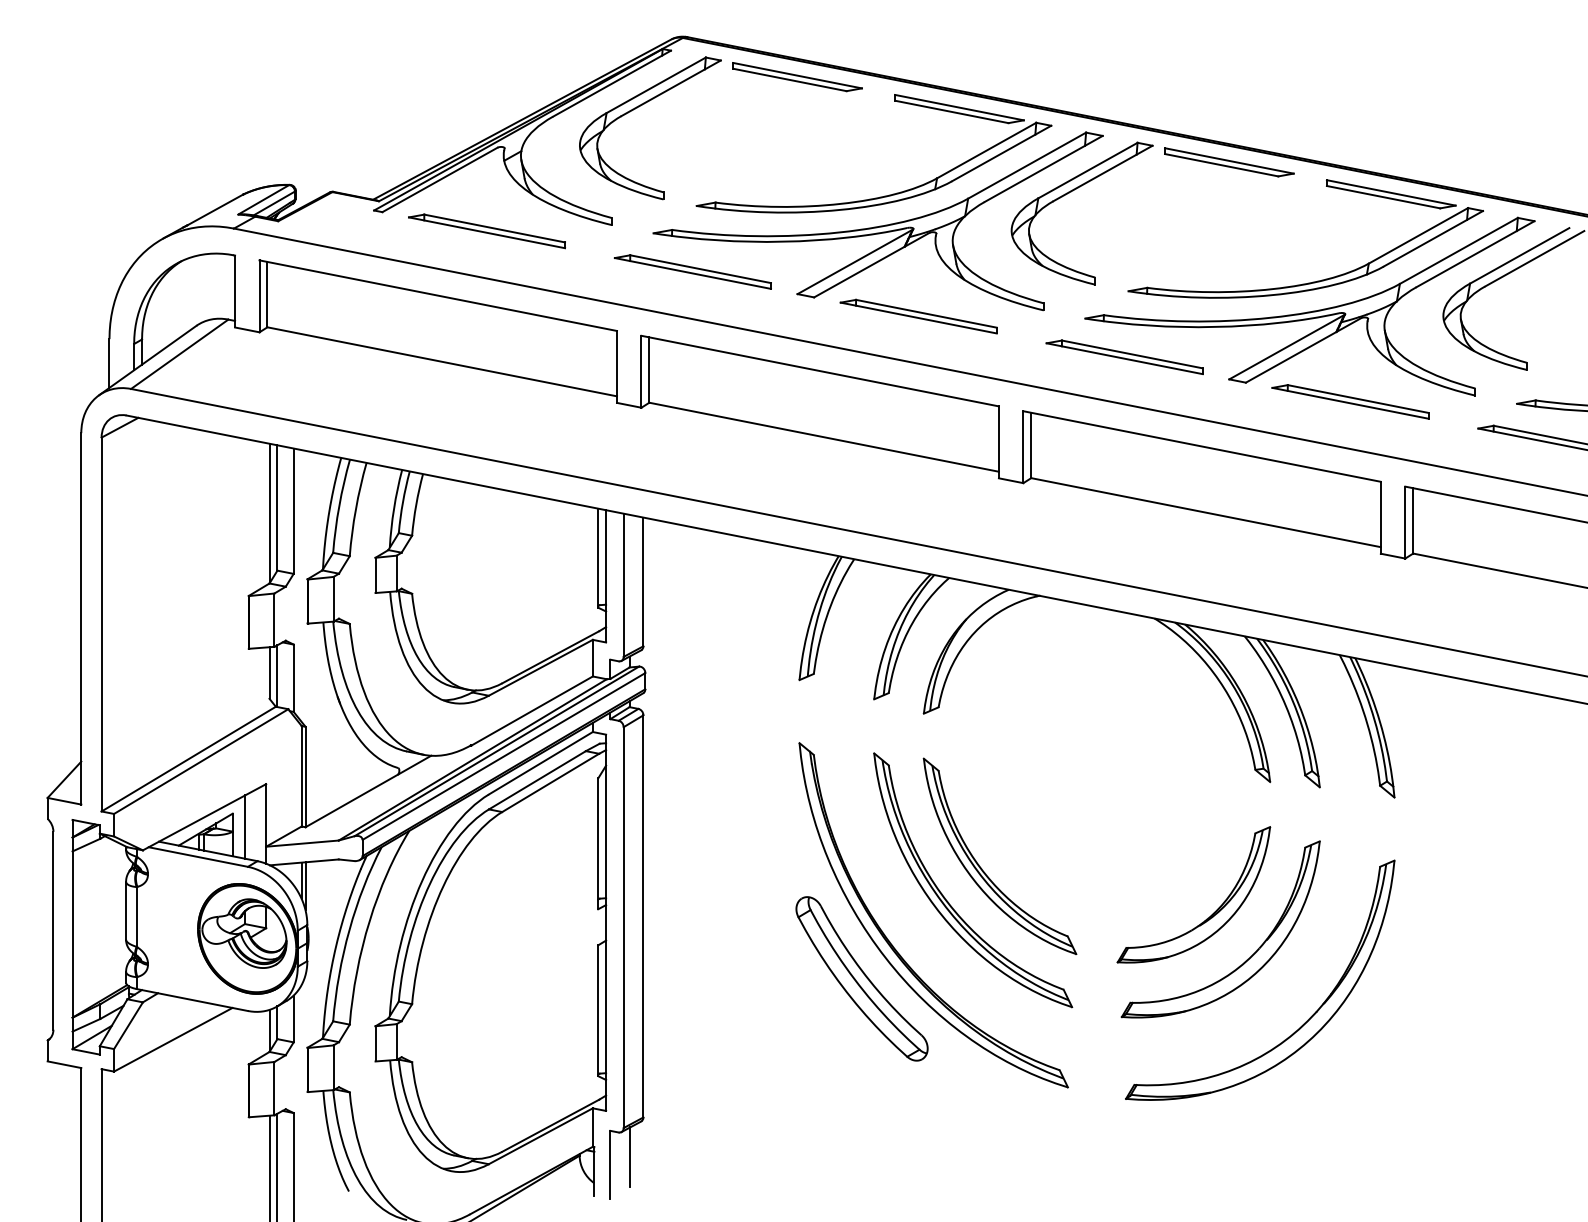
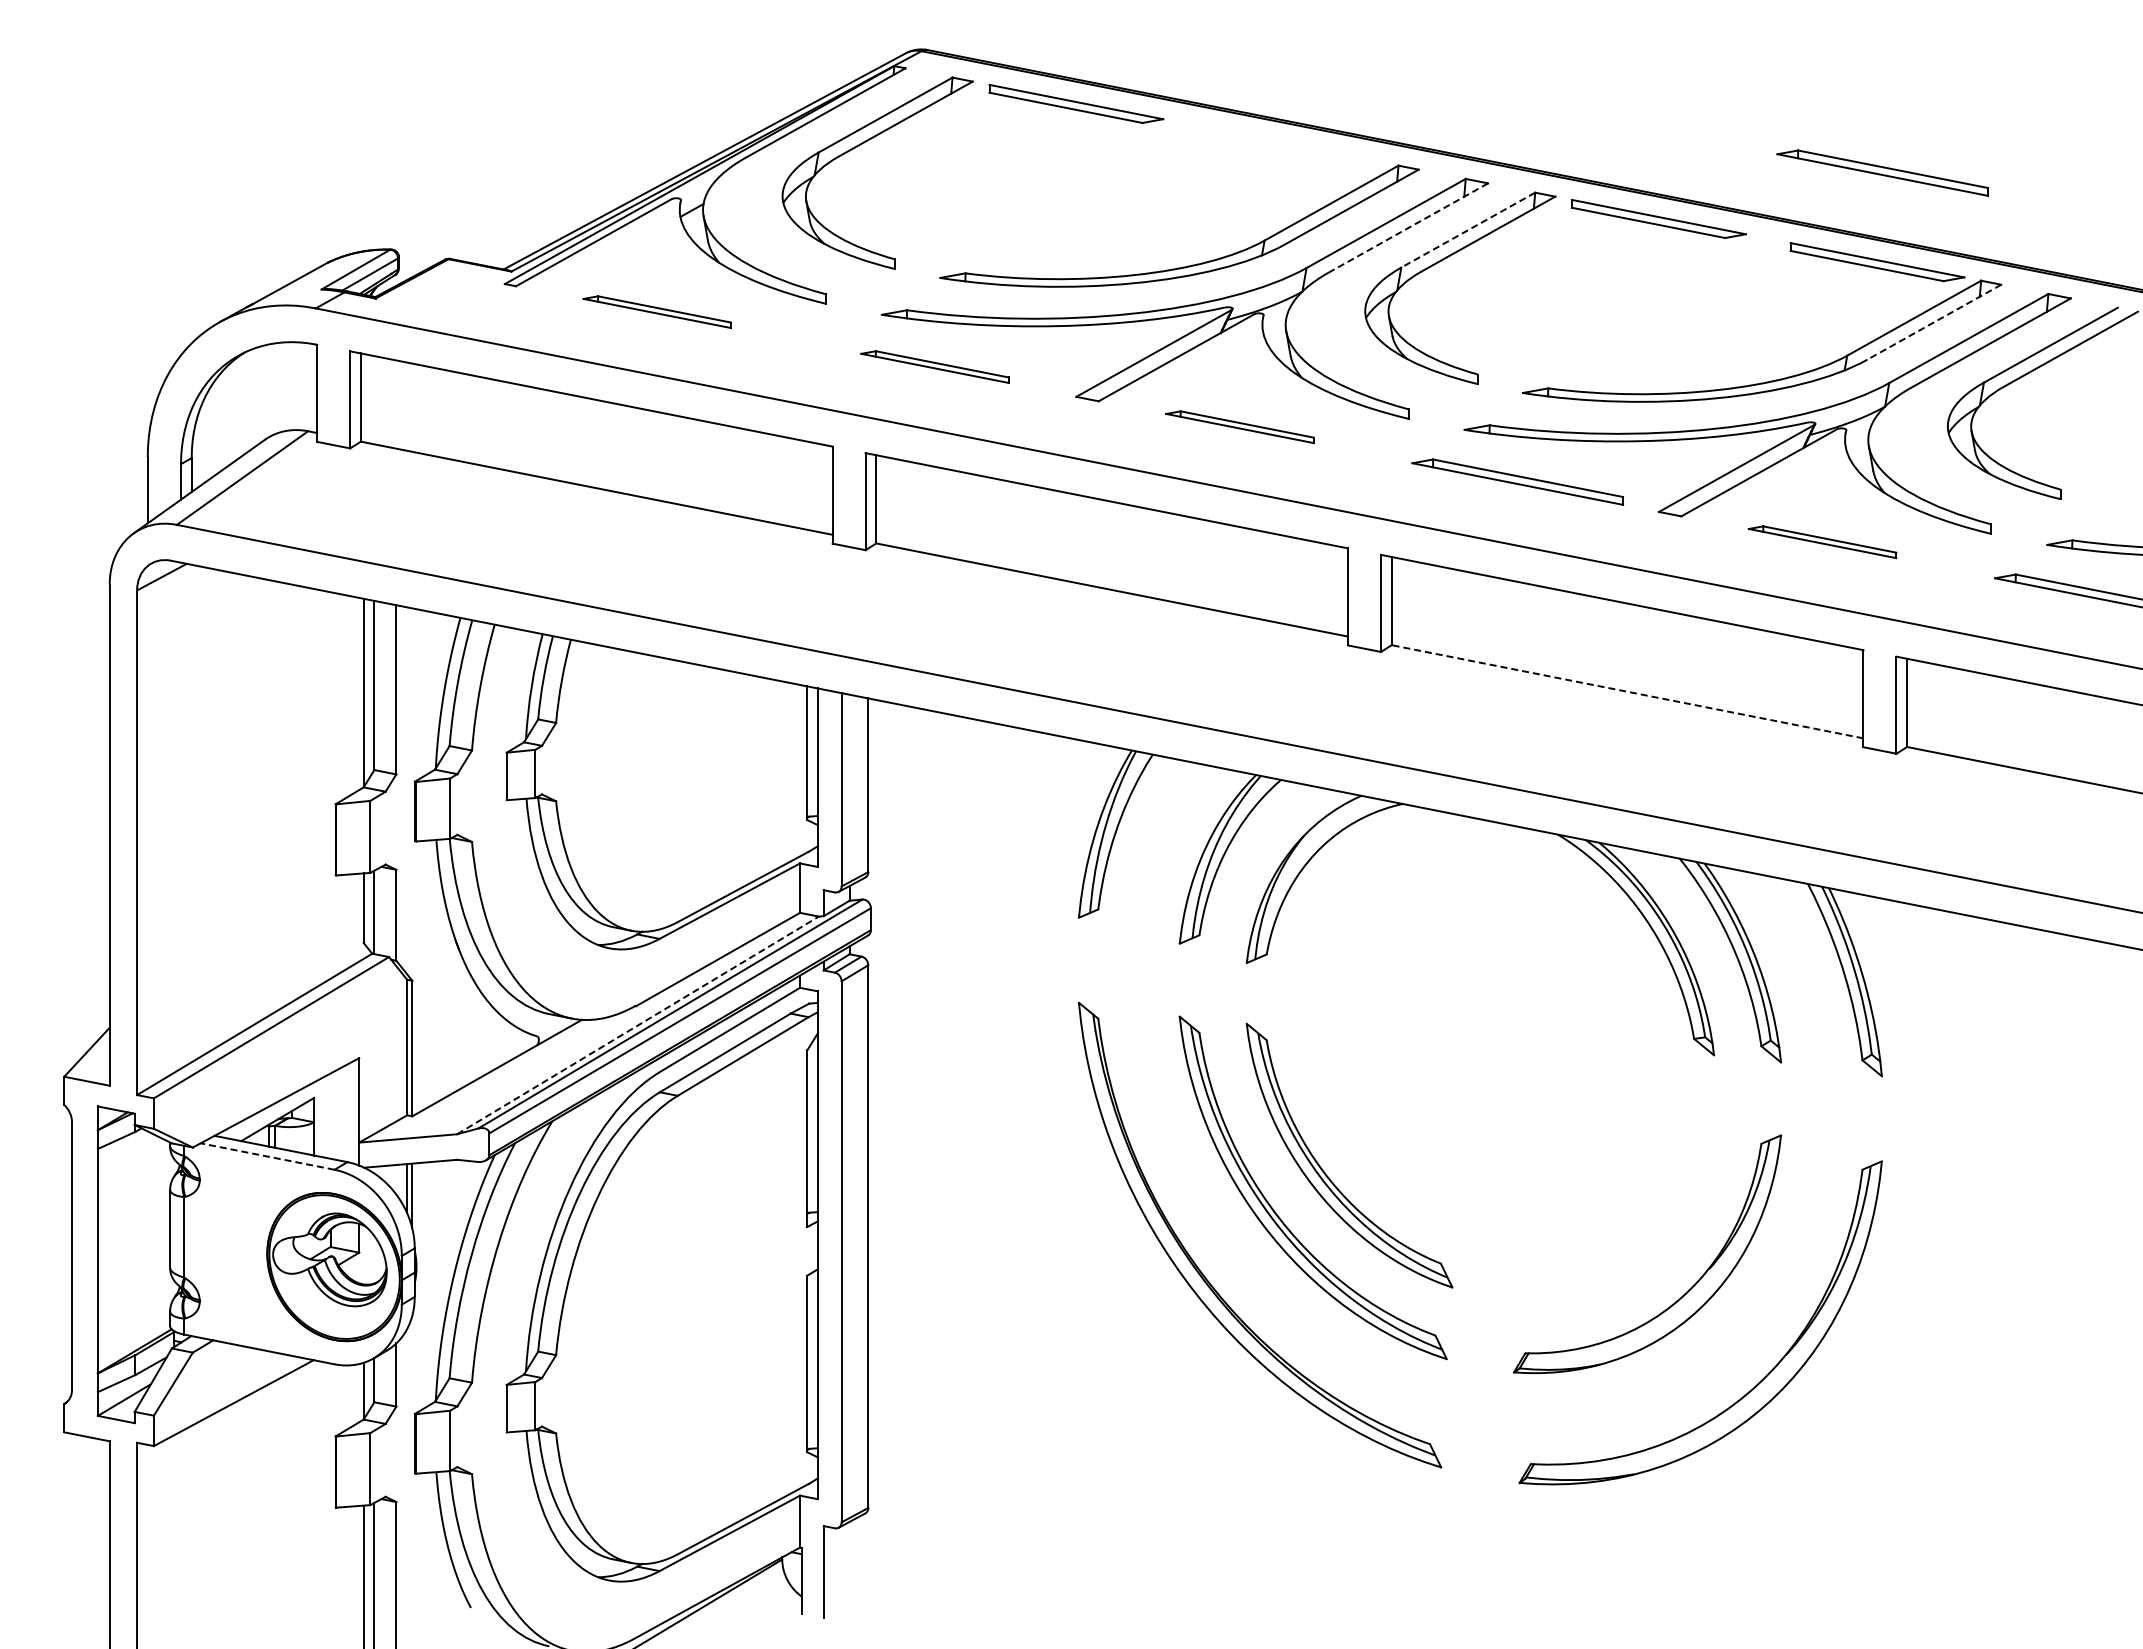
part: (959, 109) -> (1294, 147), removed
part: (1394, 127) -> (1882, 172), added
line: (1043, 169) -> (1408, 228), solid -> dashed
line: (1088, 170) -> (1468, 230), solid -> dashed
part: (487, 230) -> (657, 311), size x0.7
line: (1433, 239) -> (1934, 322), solid -> dashed
part: (692, 271) -> (934, 366), size x0.7
part: (918, 316) -> (1239, 426), size x0.7
part: (1350, 401) -> (1822, 541), size x0.7
line: (1205, 512) -> (1627, 691), solid -> dashed
line: (473, 759) -> (638, 1025), solid -> dashed
line: (244, 826) -> (330, 1115), removed
line: (198, 857) -> (267, 1156), solid -> dashed
part: (1210, 915) -> (1633, 1235), removed
part: (861, 978) -> (1162, 1320), removed
line: (630, 1157) -> (850, 1561), removed

